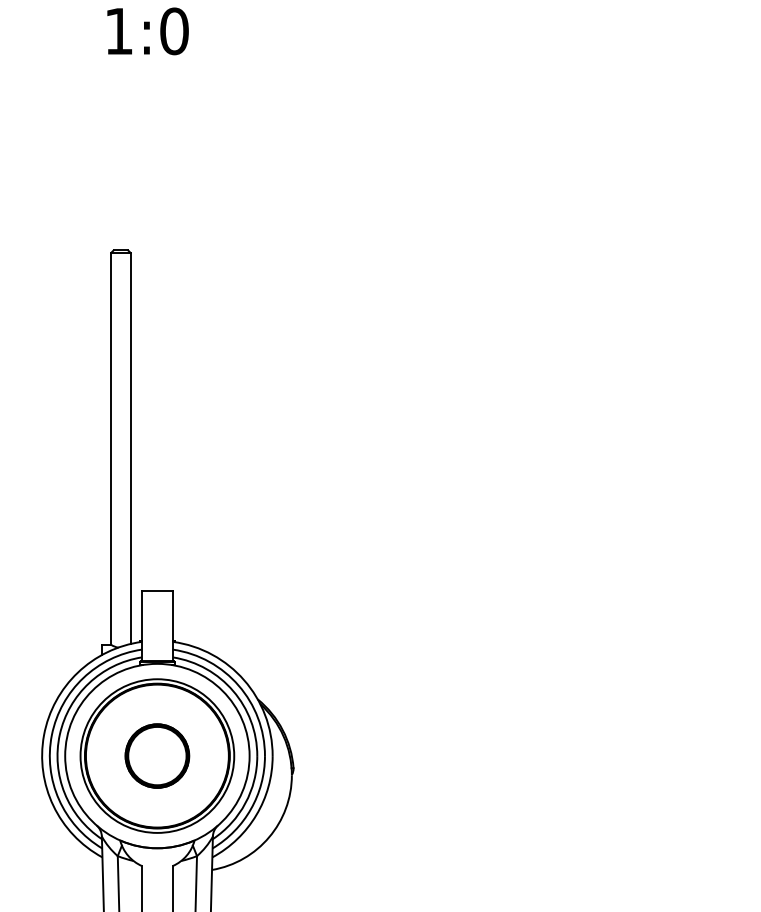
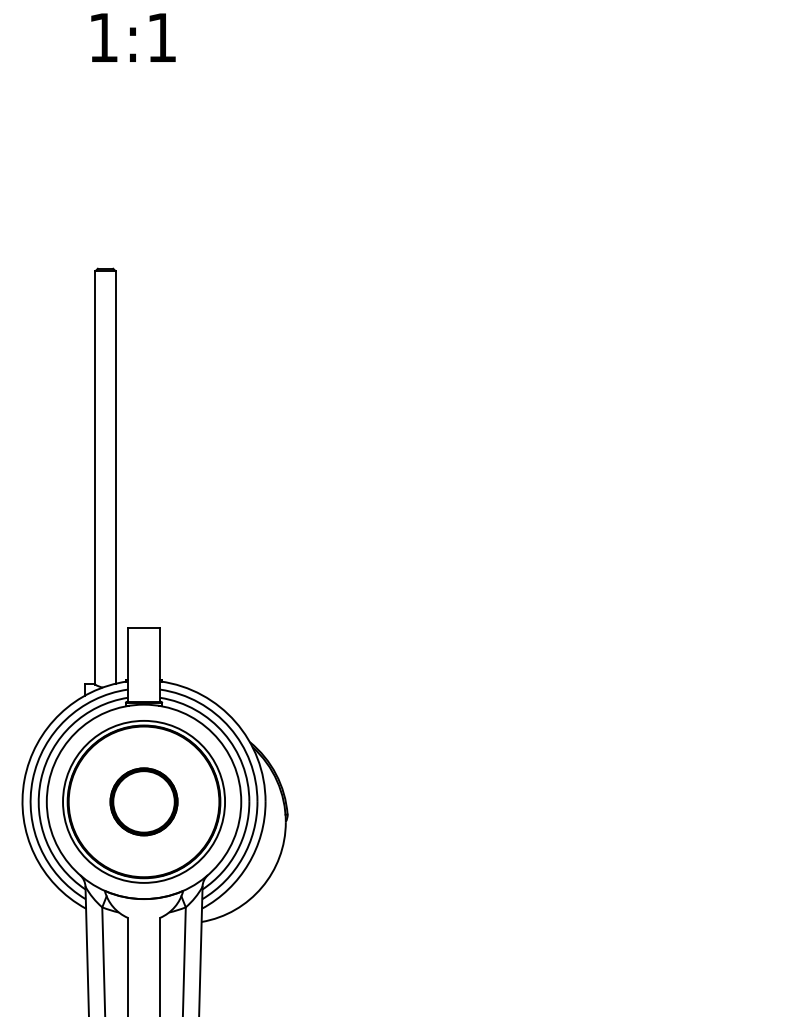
text: (174, 31) -> (162, 37), 1:0 -> 1:1

